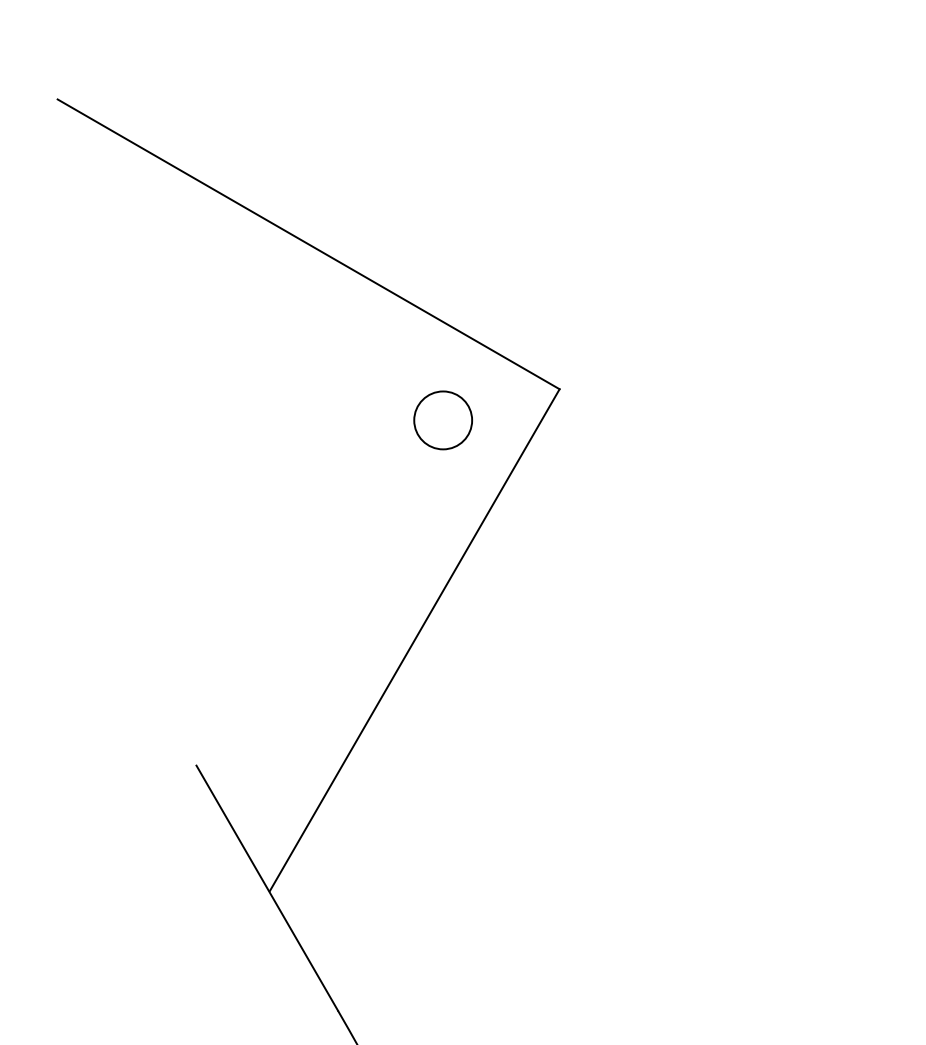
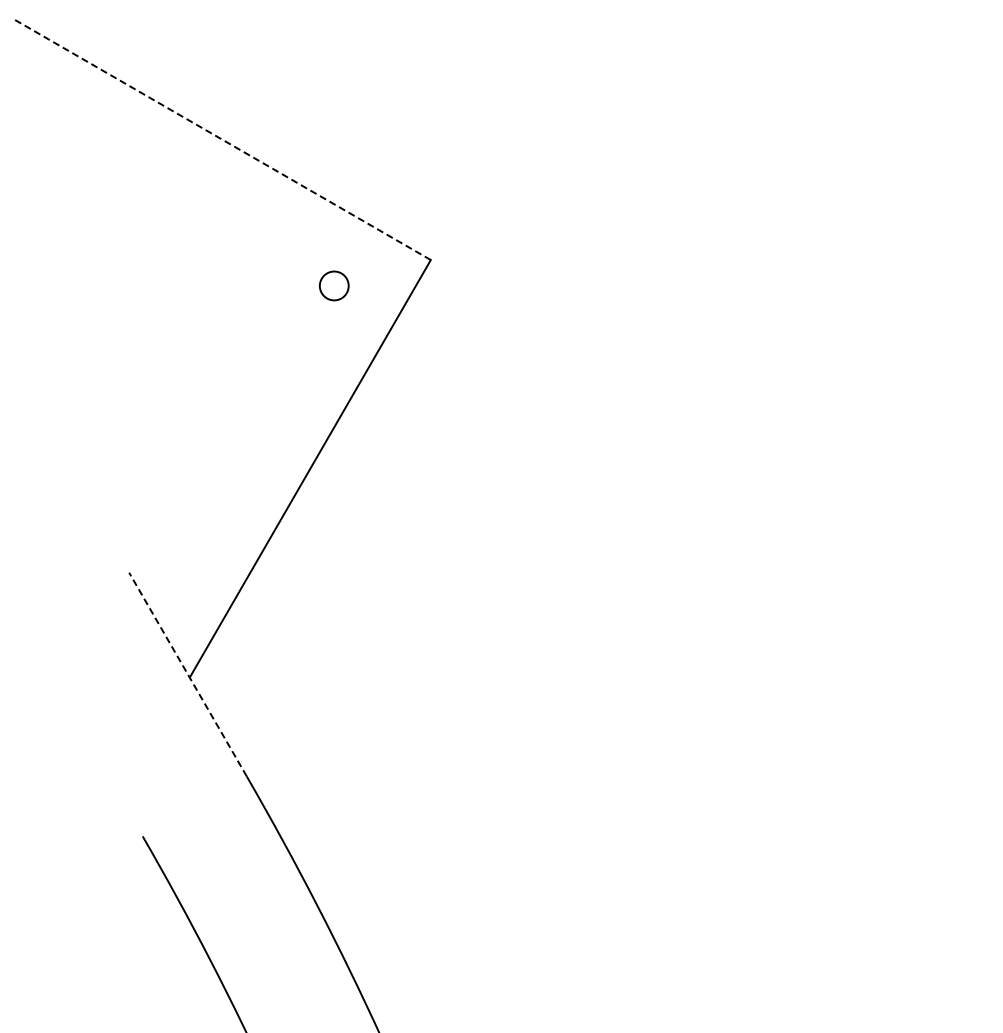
line: (308, 244) -> (222, 139), solid -> dashed
circle: (443, 419) -> (334, 285), size x0.6
line: (266, 888) -> (187, 674), solid -> dashed

